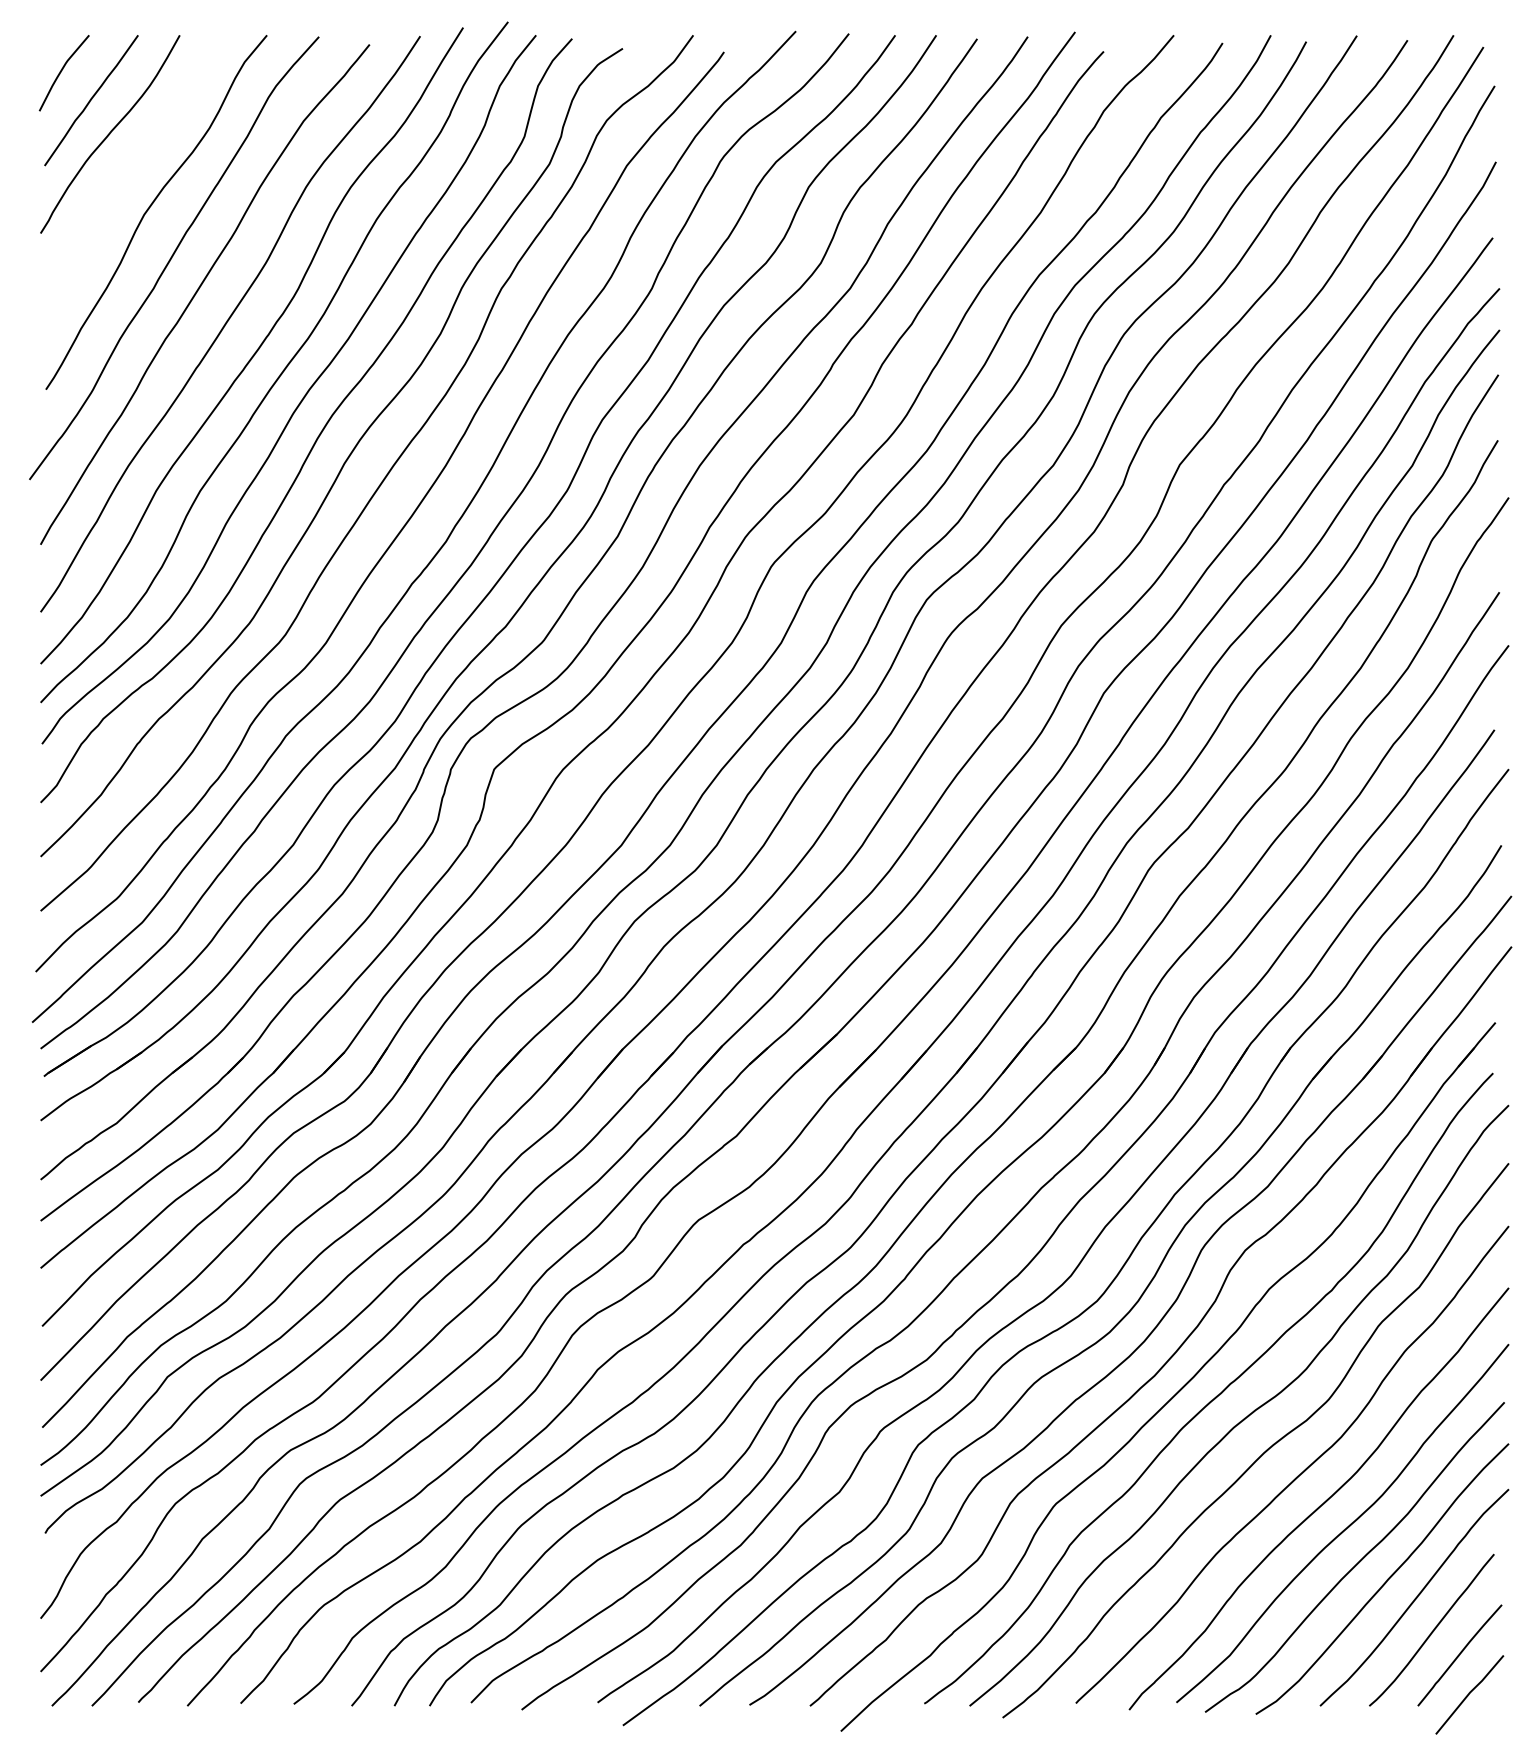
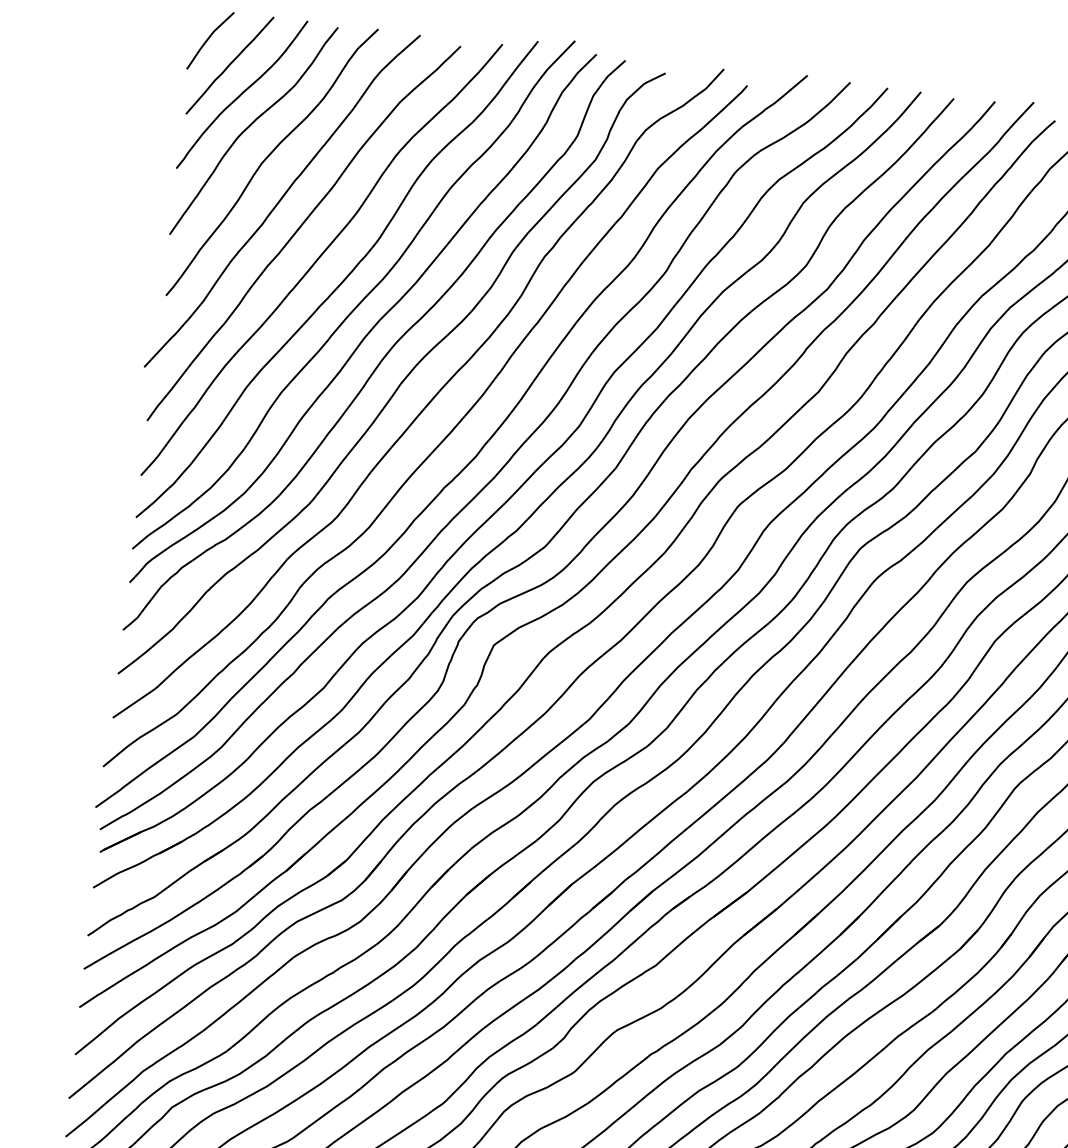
curve: (124, 172) -> (250, 126), added

